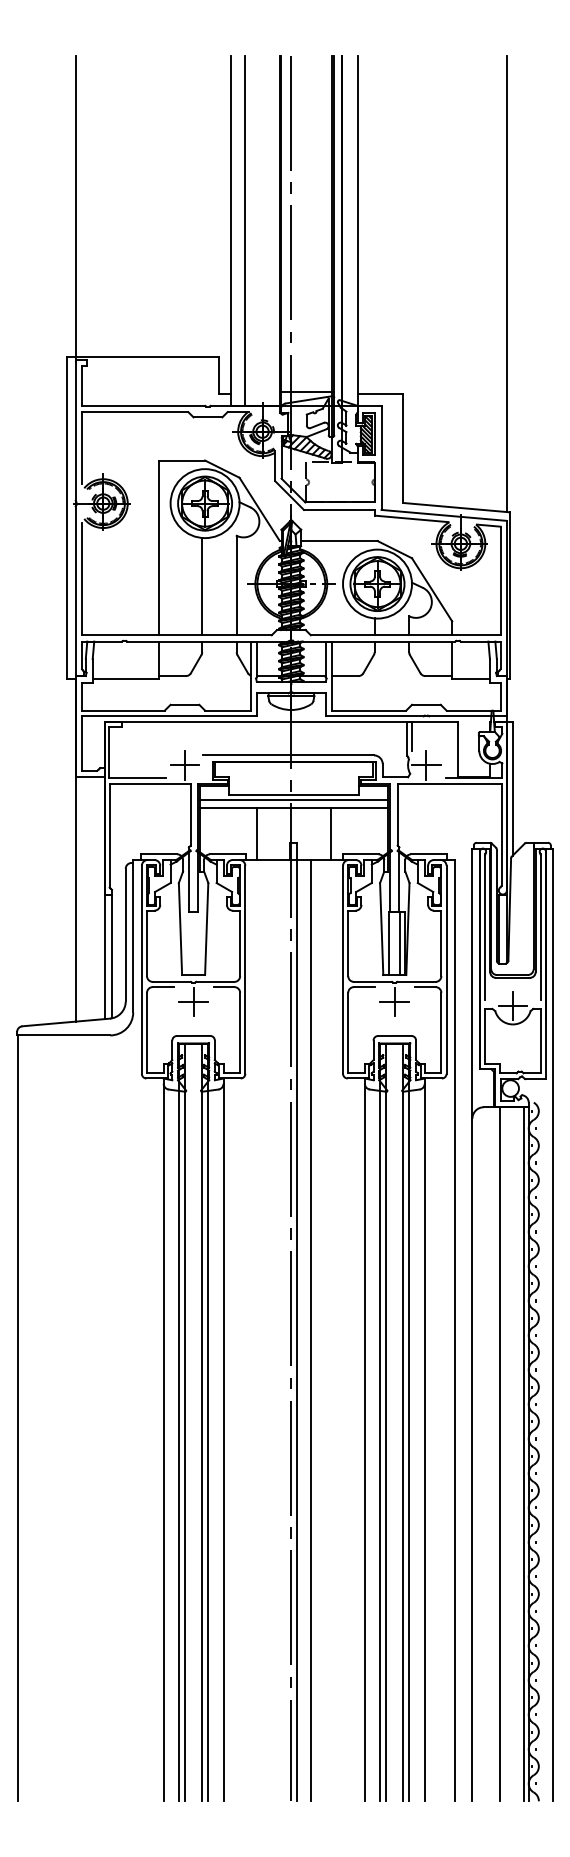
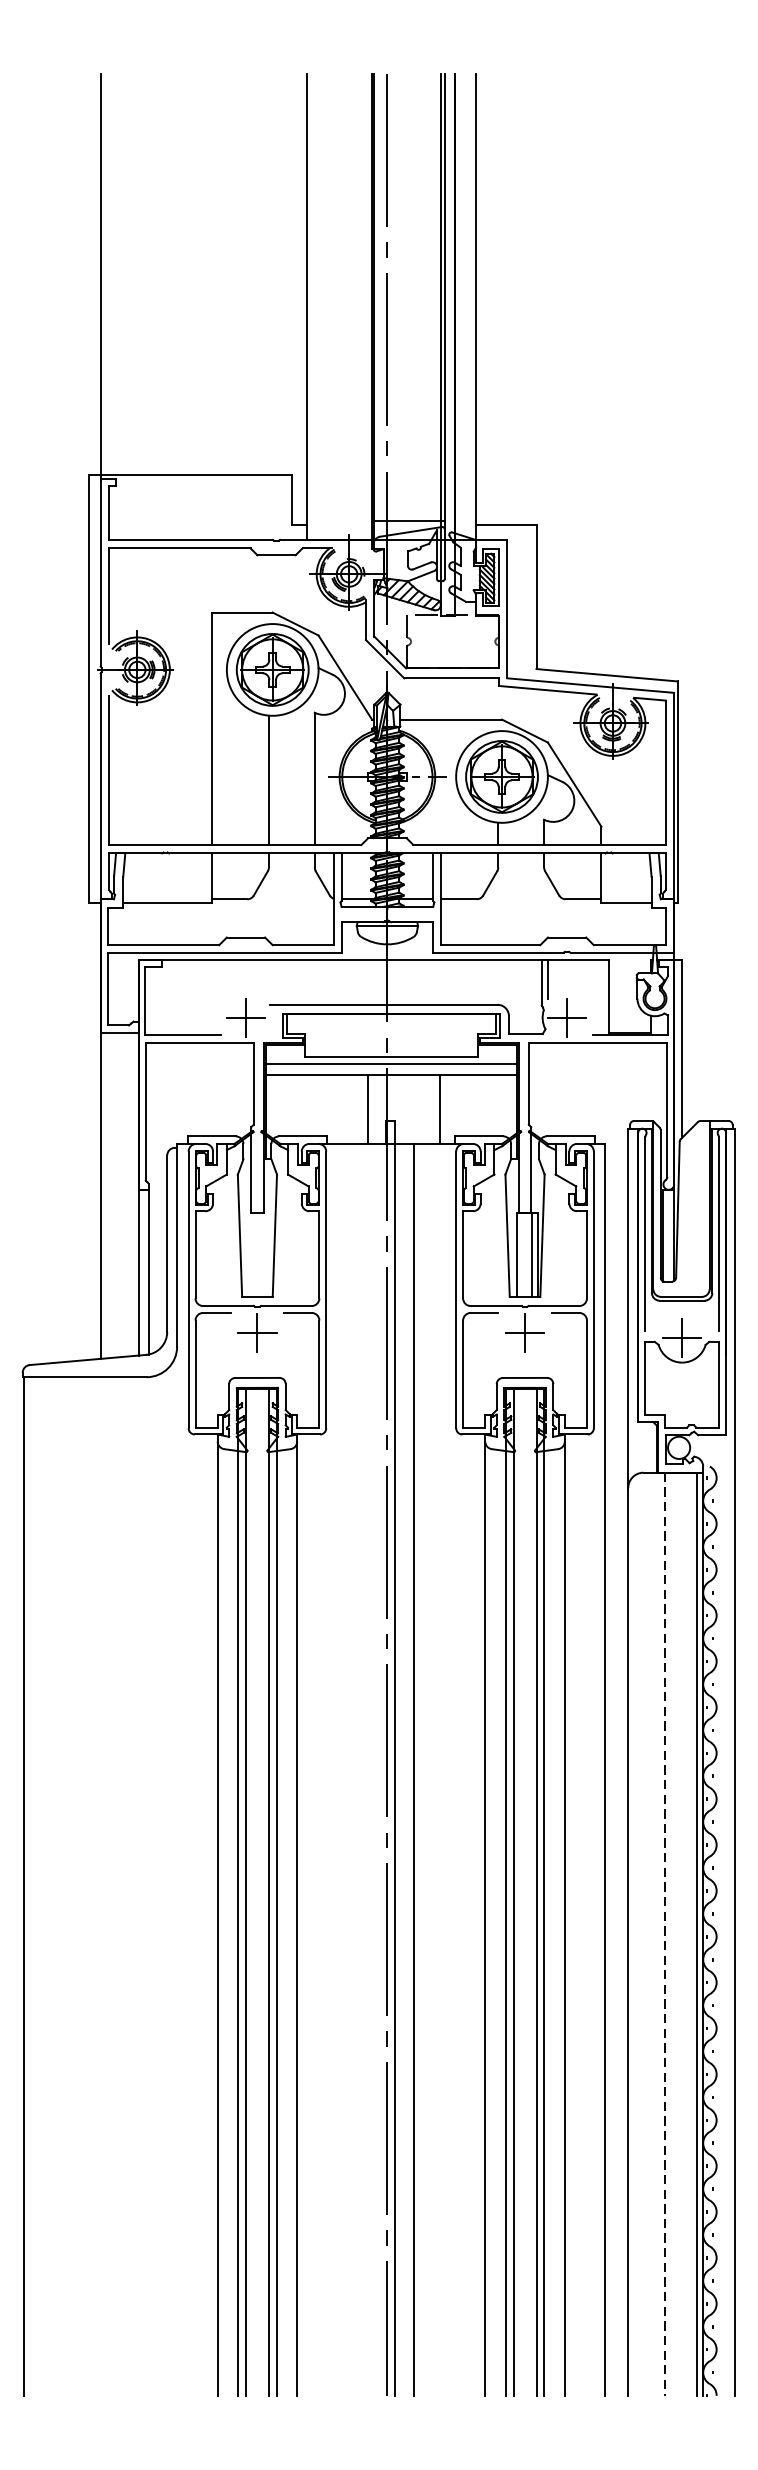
line: (245, 230) -> (326, 306), removed
line: (506, 283) -> (673, 377), removed
line: (257, 834) -> (367, 1109), moved
line: (500, 1454) -> (665, 1934), solid -> dashed

